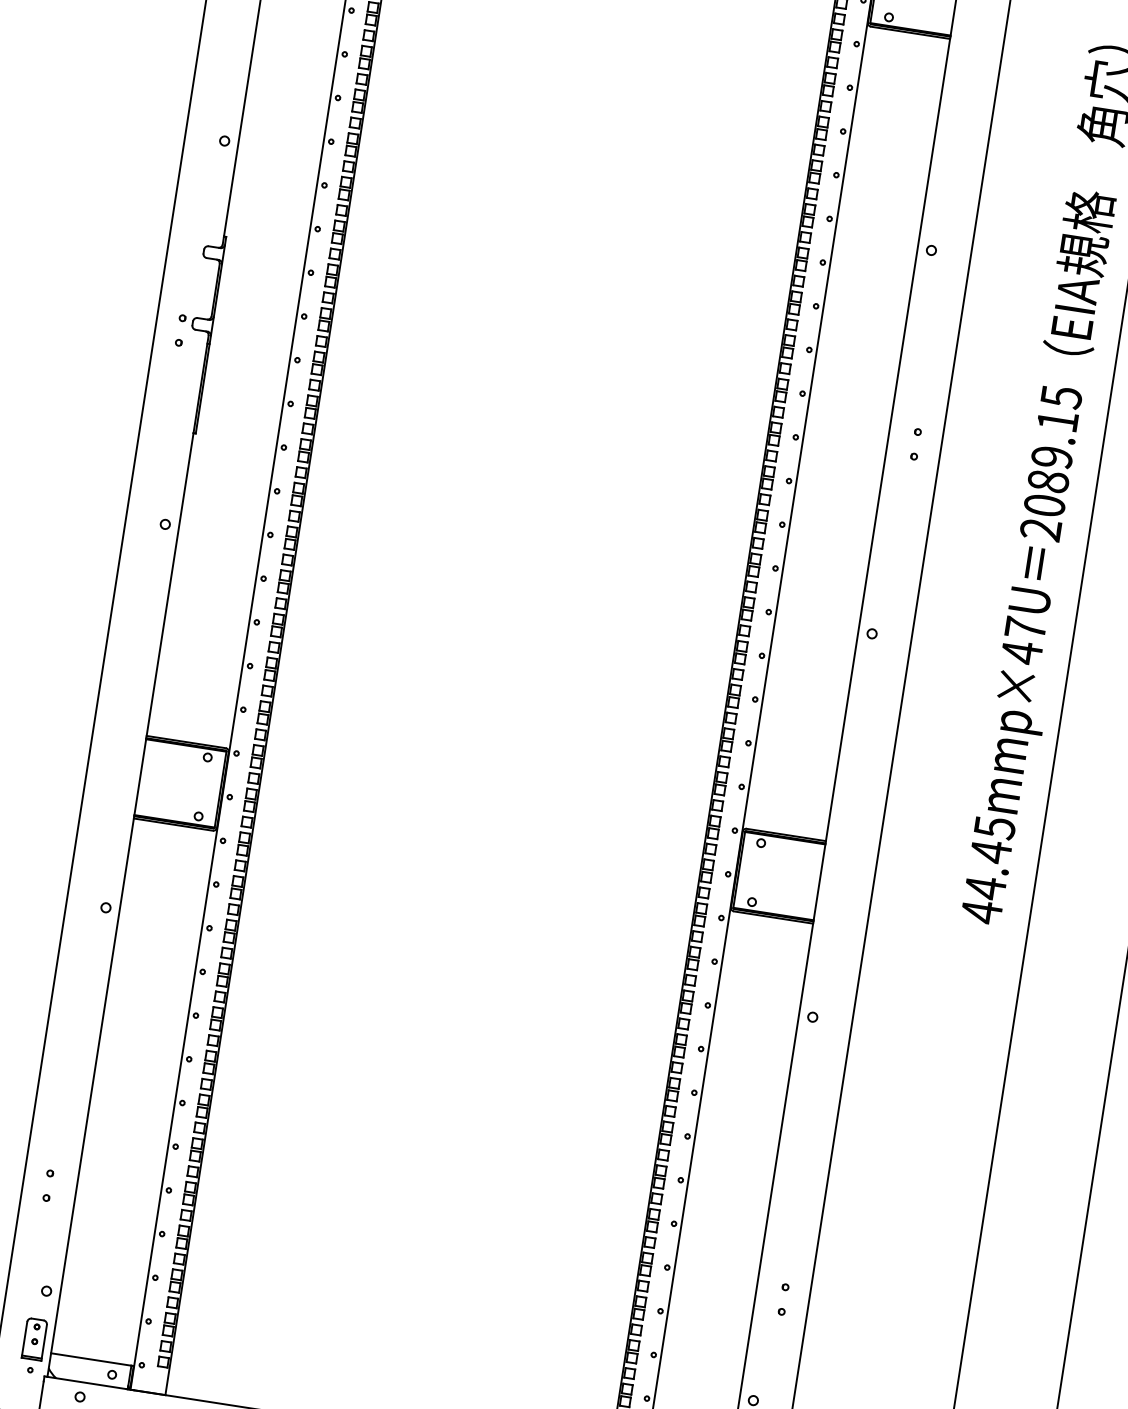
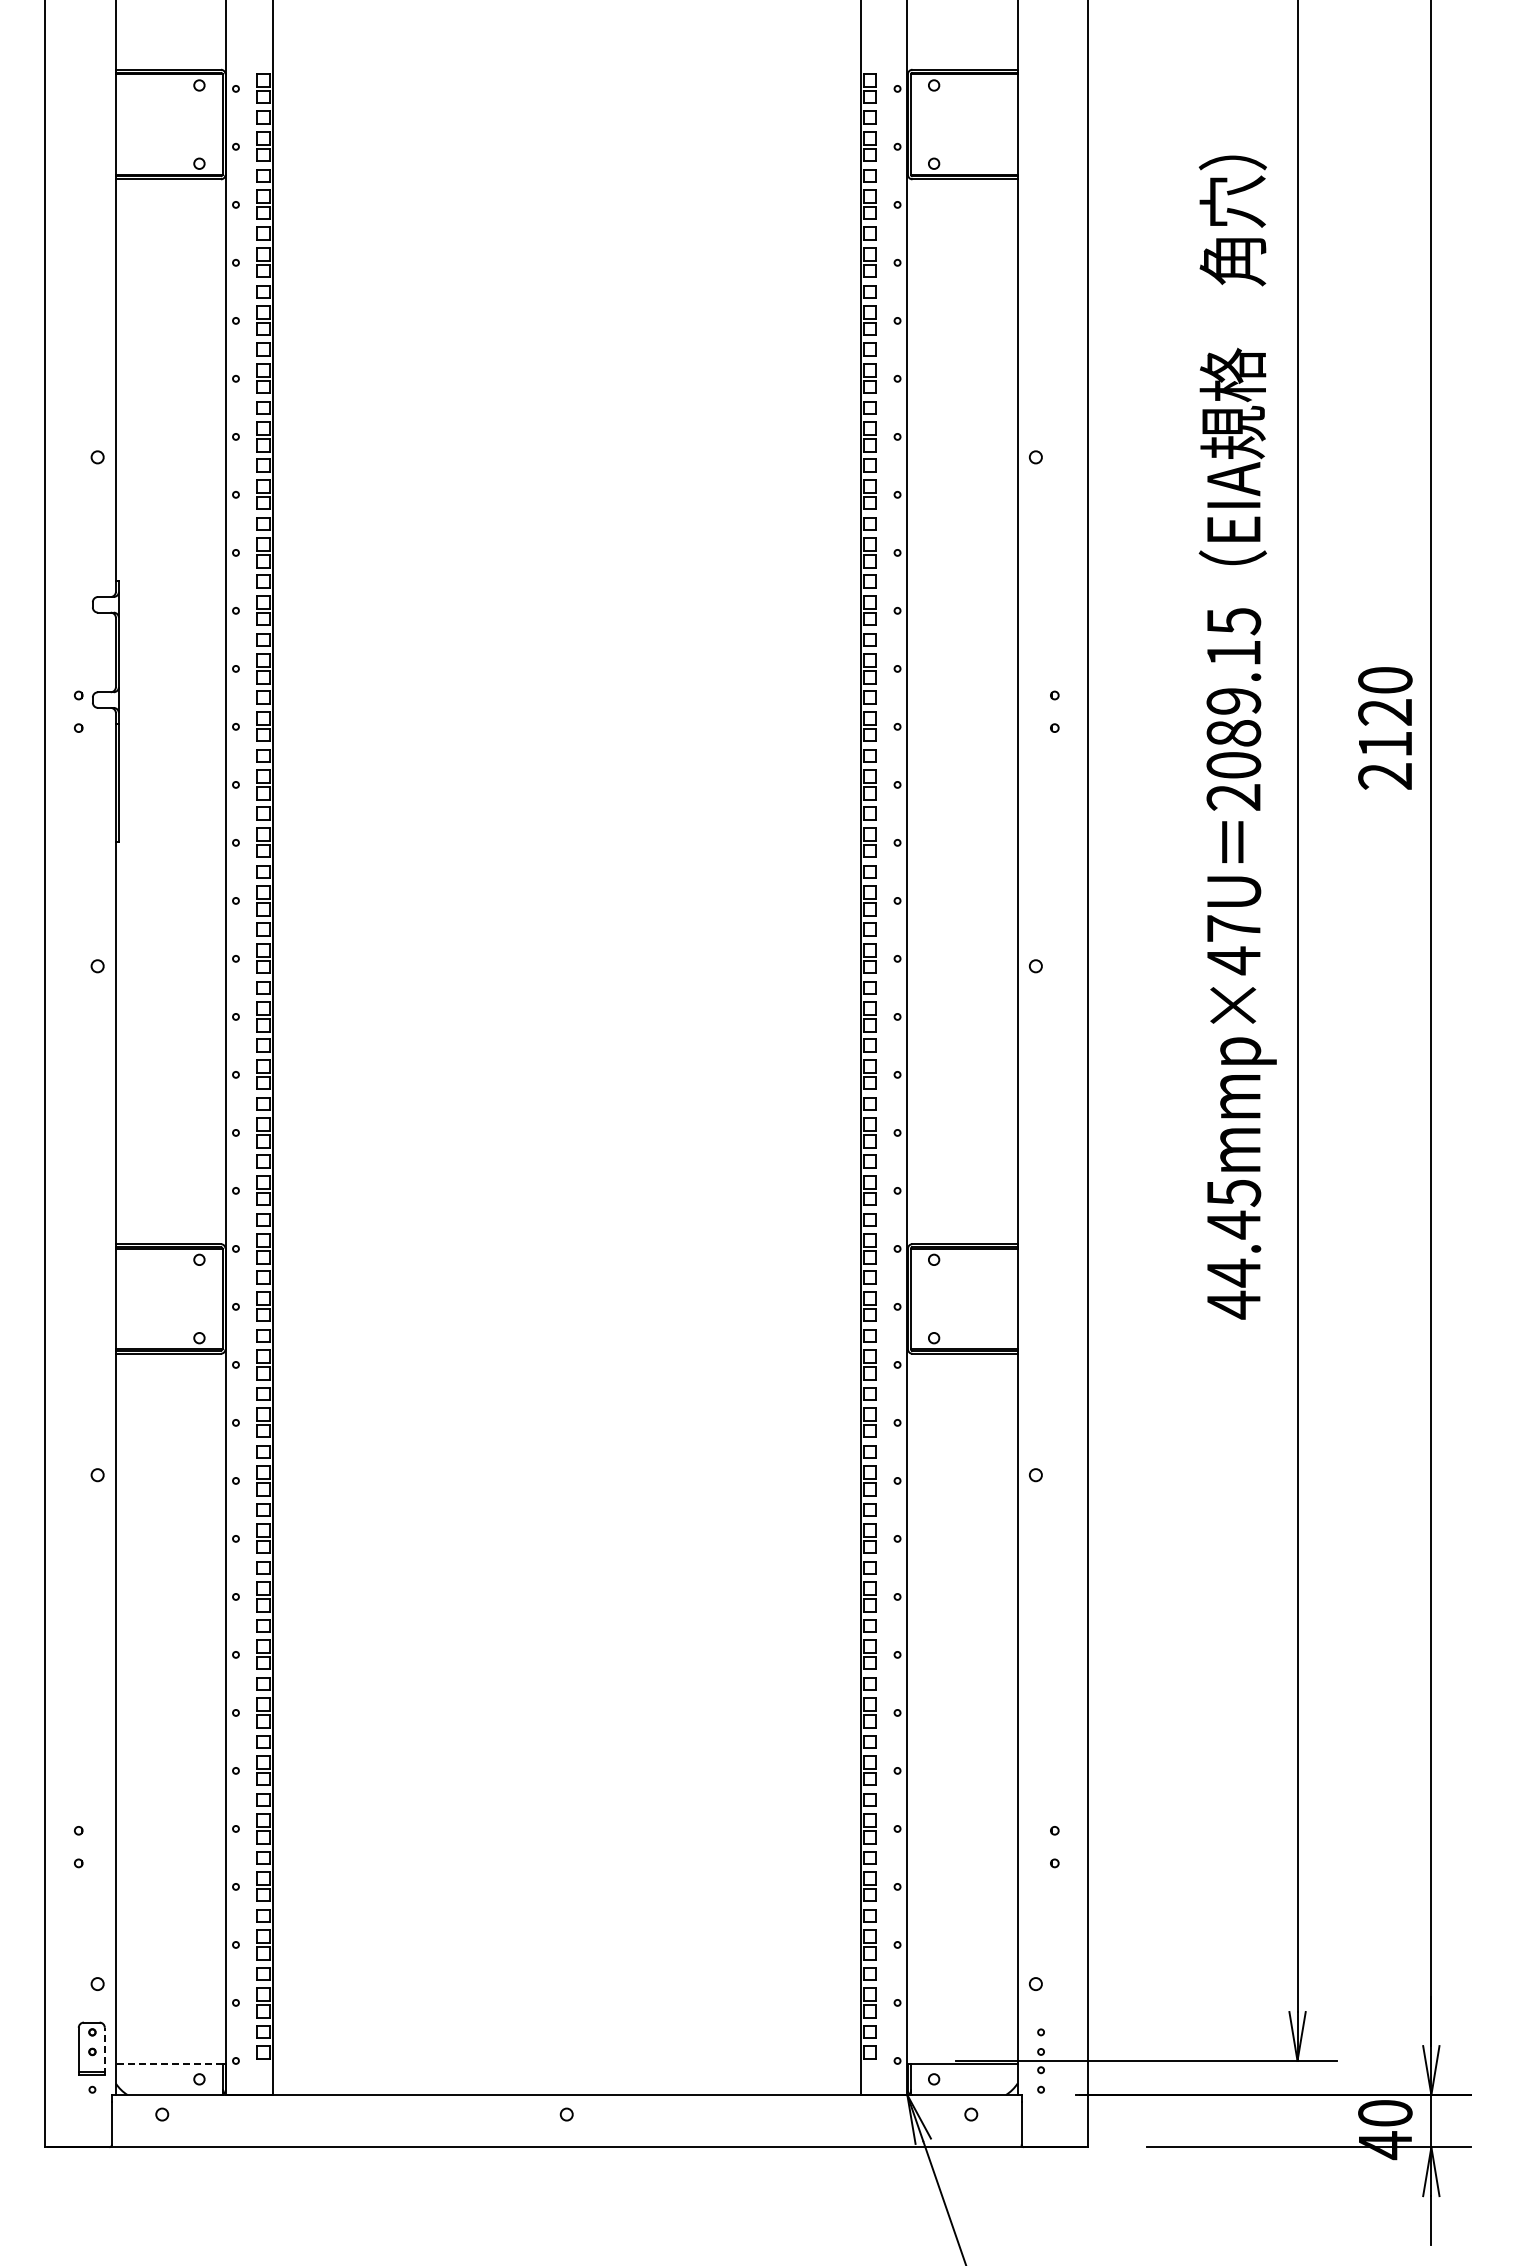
line: (43, 1342) -> (104, 2051), solid -> dashed
line: (90, 1359) -> (168, 2063), solid -> dashed

